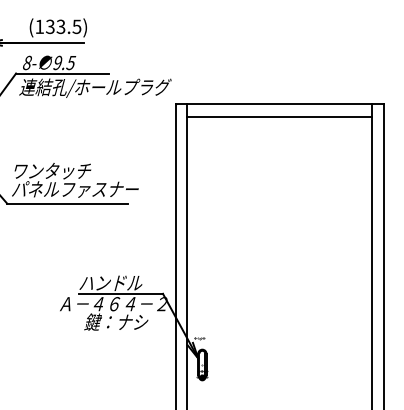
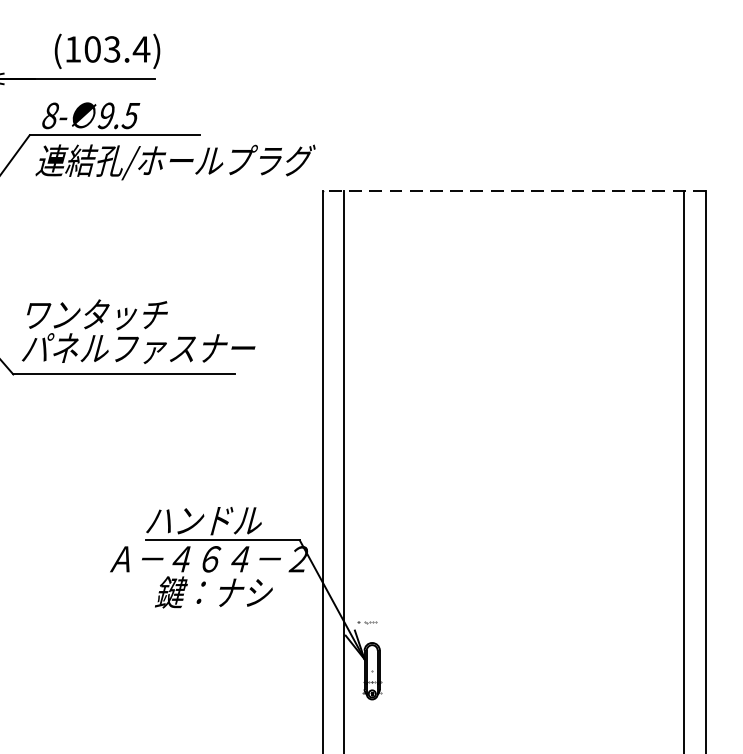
text: (63, 26) -> (116, 48), (133.5) -> (103.4)
line: (279, 103) -> (513, 190), solid -> dashed
line: (279, 116) -> (513, 214), removed

